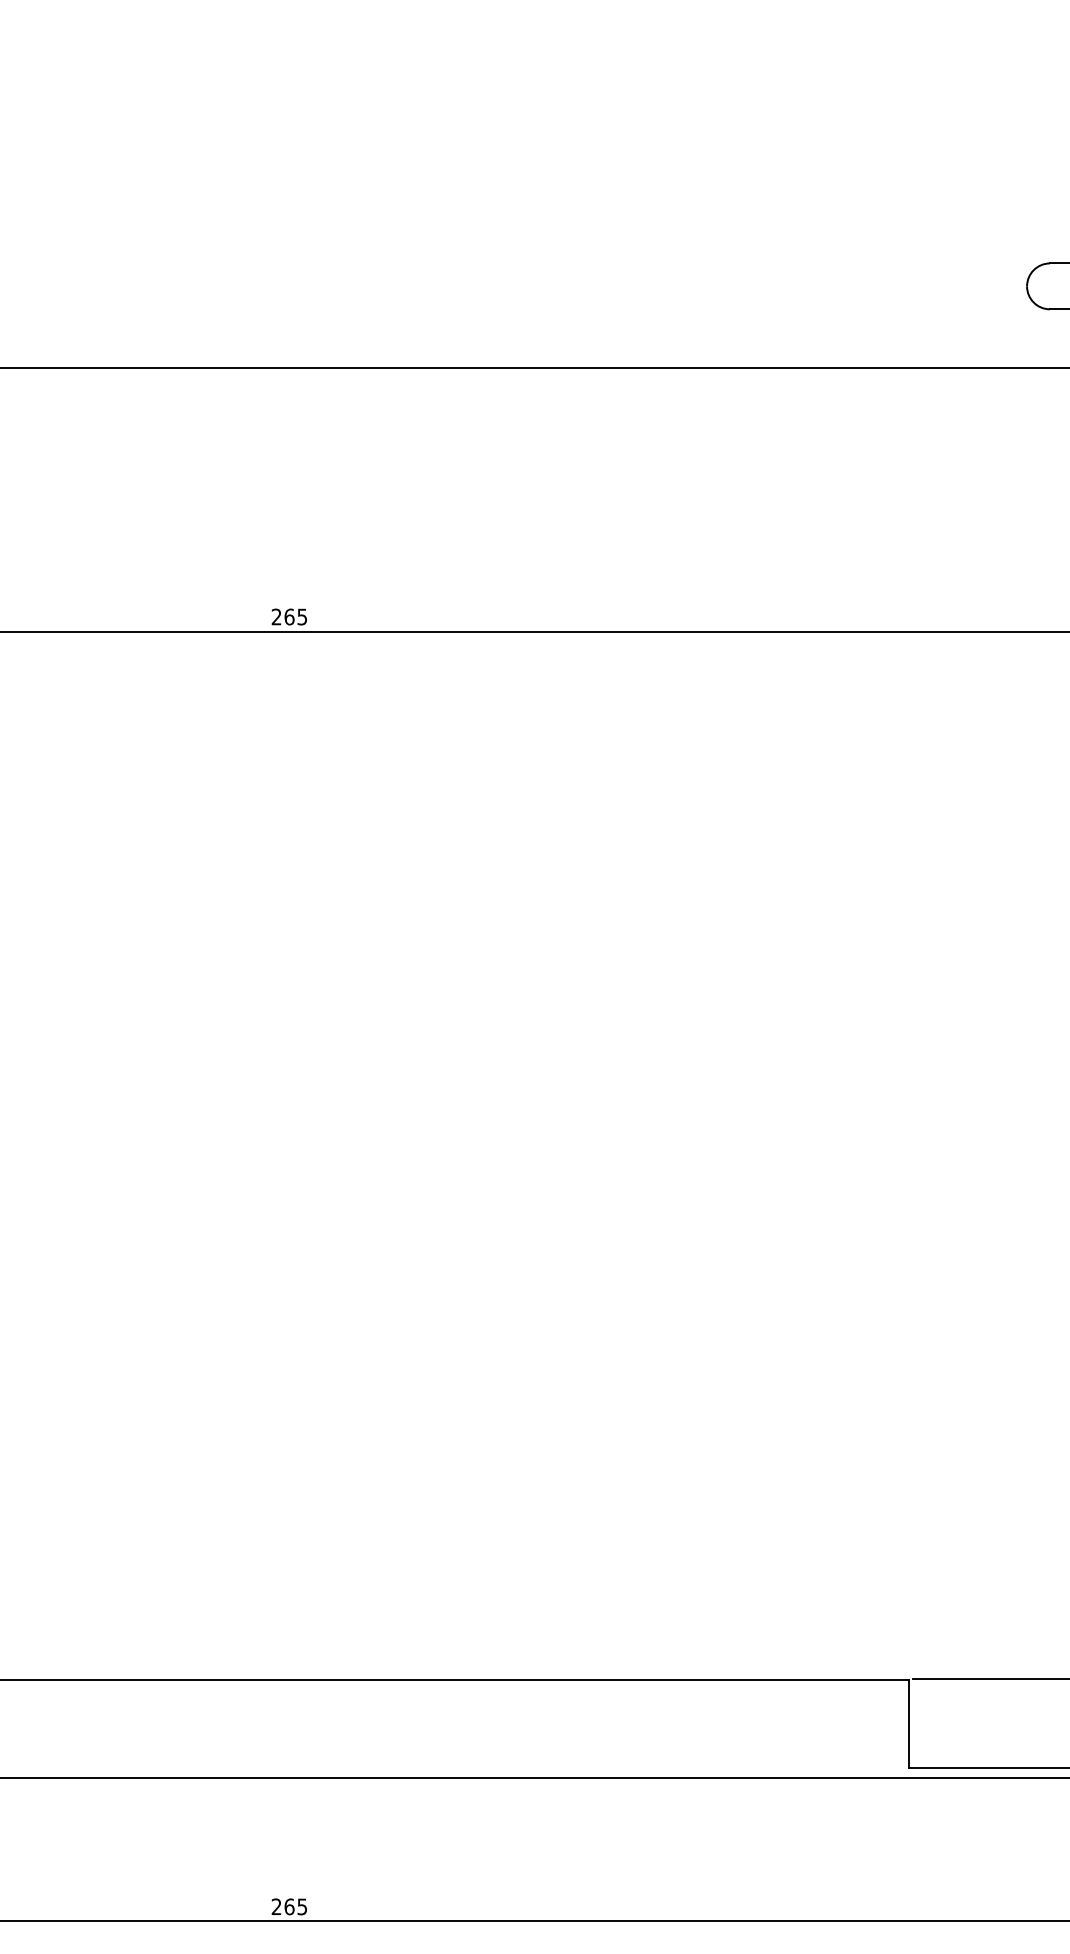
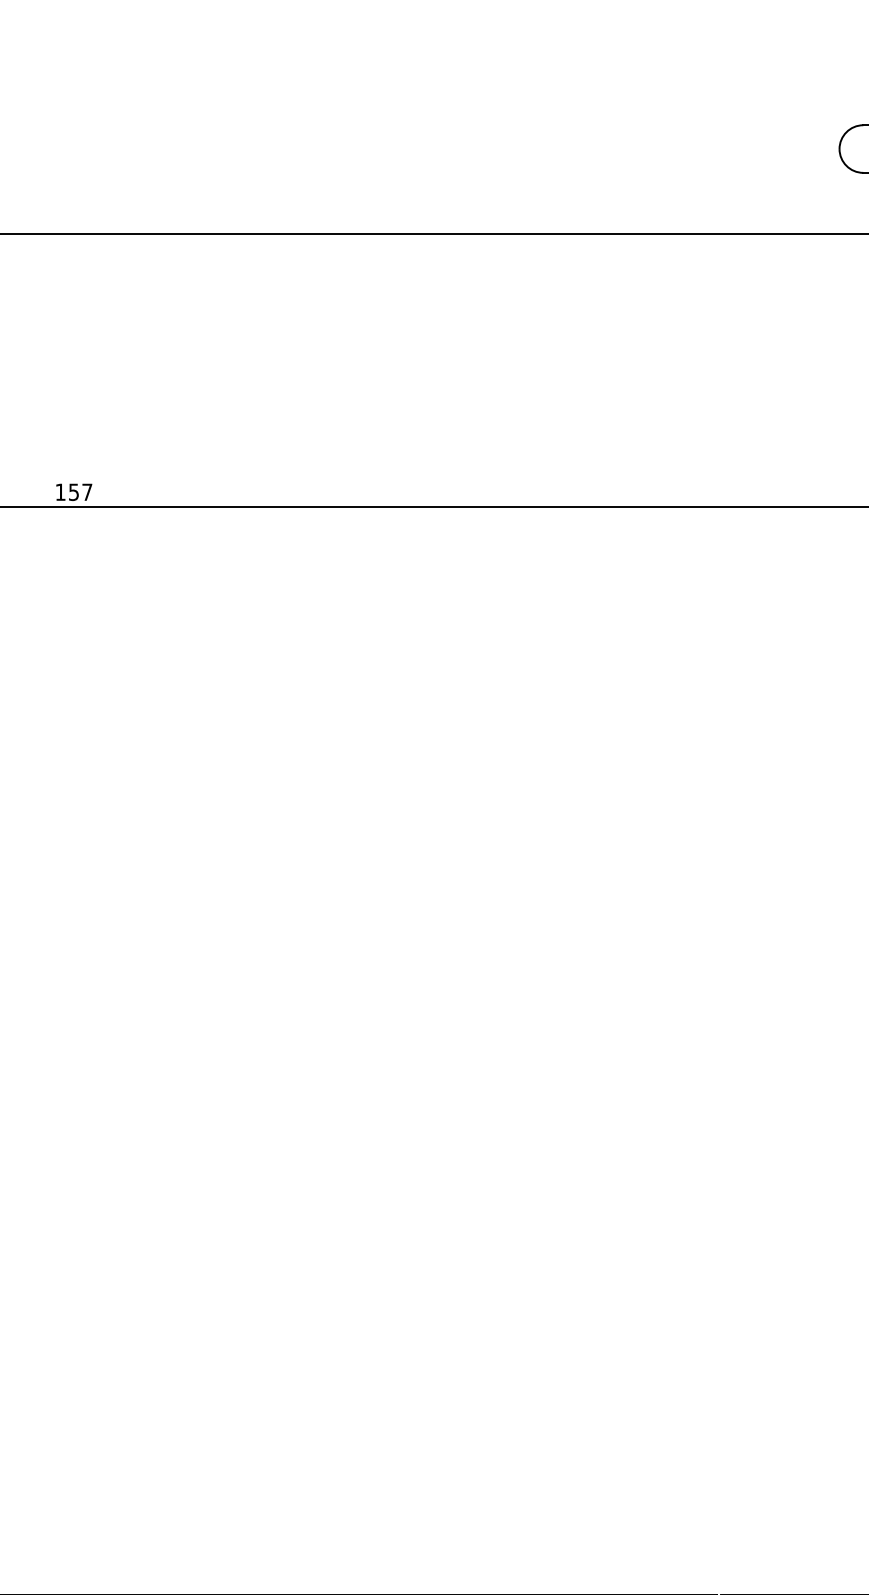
text: (289, 616) -> (73, 491), 265 -> 157

